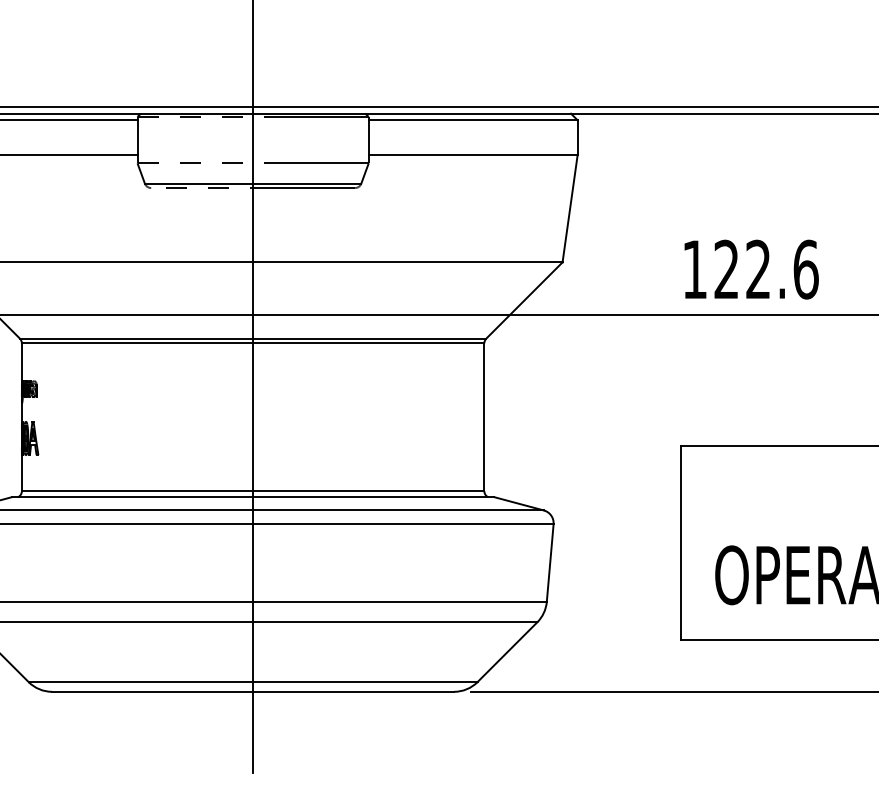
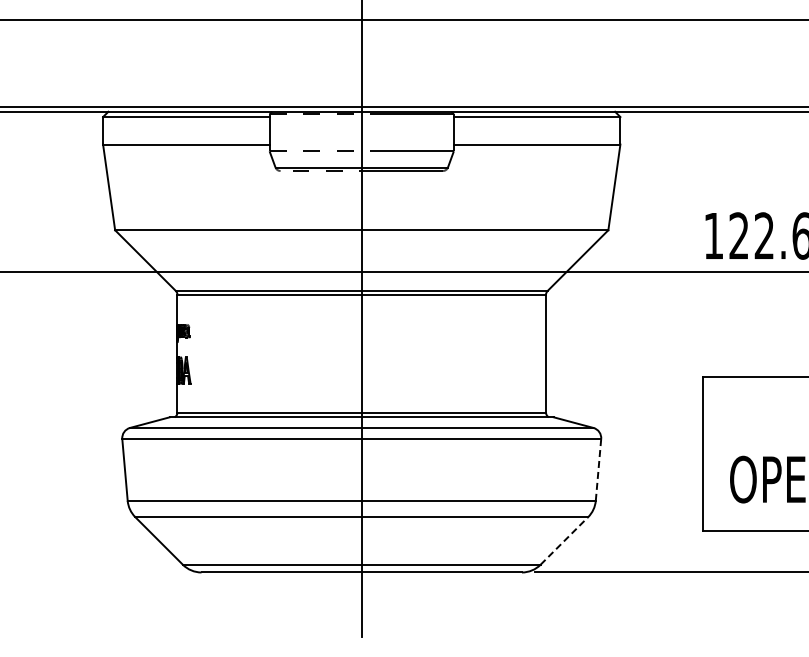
line: (550, 562) -> (598, 469), solid -> dashed
line: (507, 651) -> (564, 540), solid -> dashed

